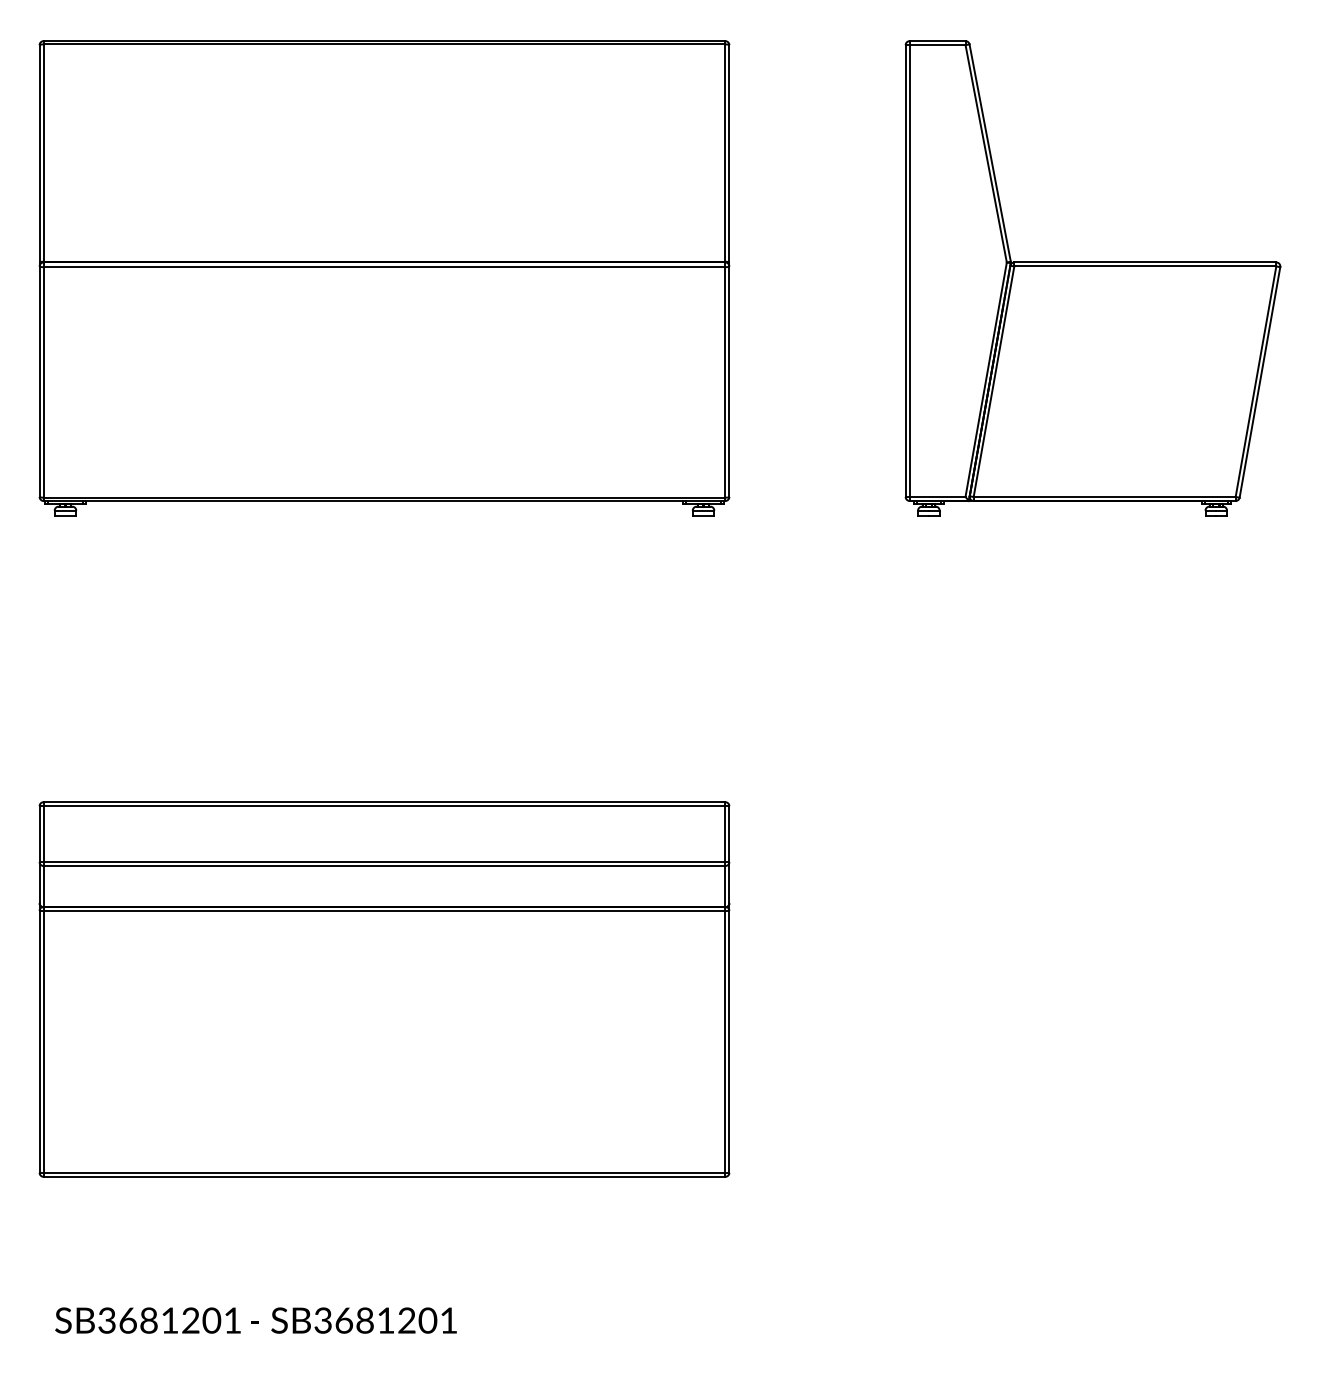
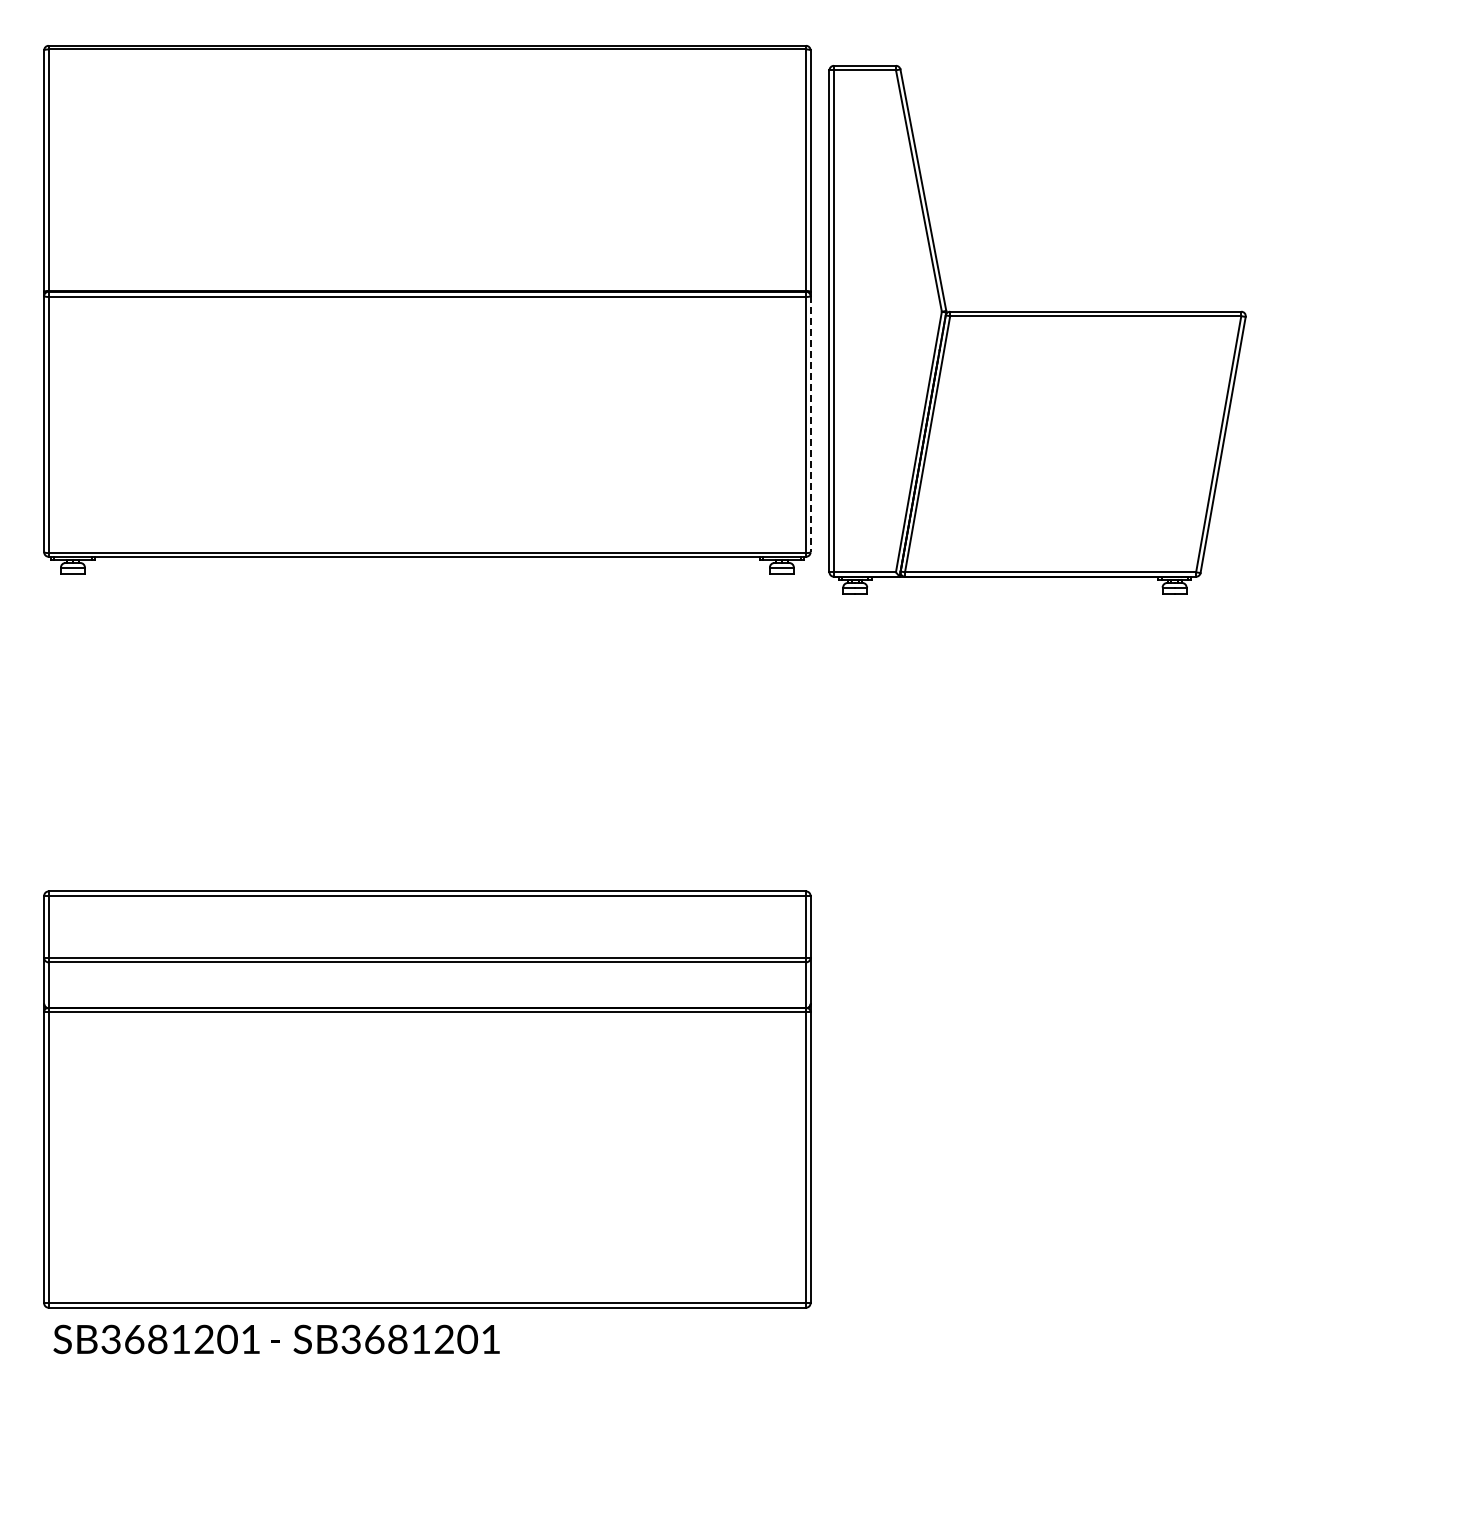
part: (1092, 278) -> (1037, 329), moved
line: (729, 381) -> (810, 424), solid -> dashed
text: (255, 1320) -> (276, 1339), moved

